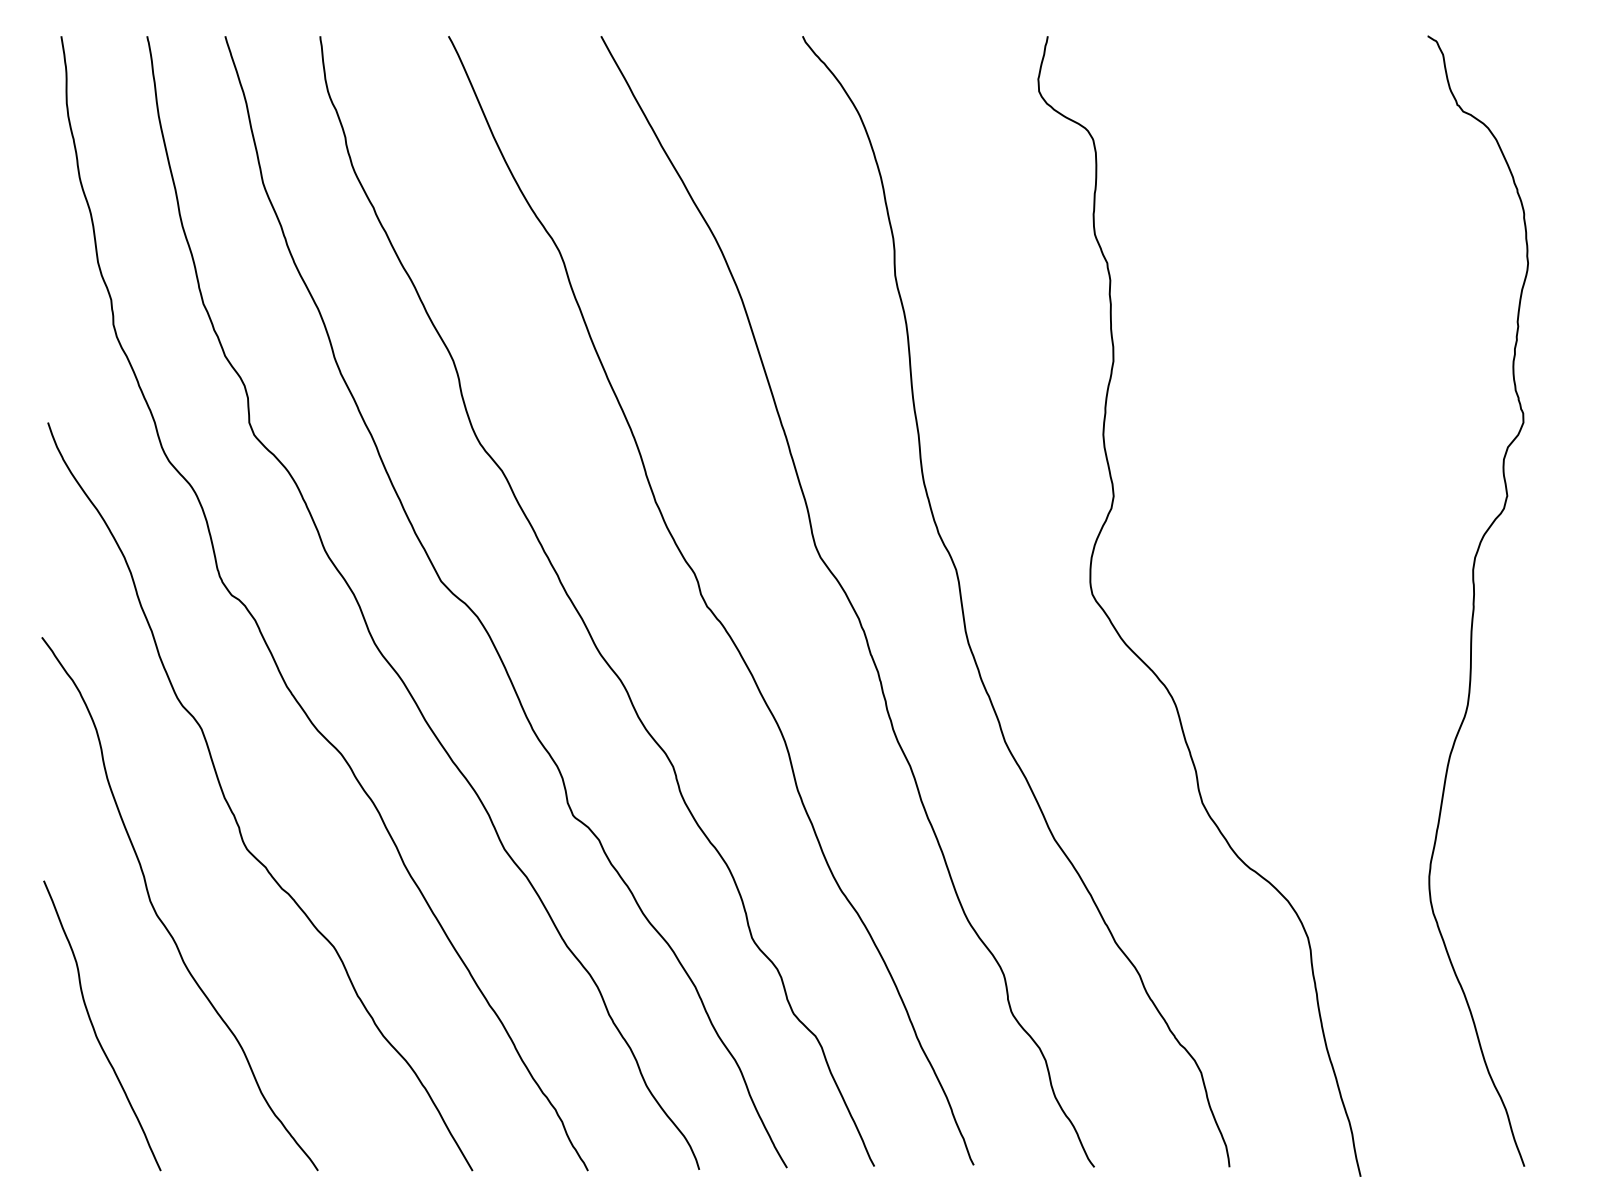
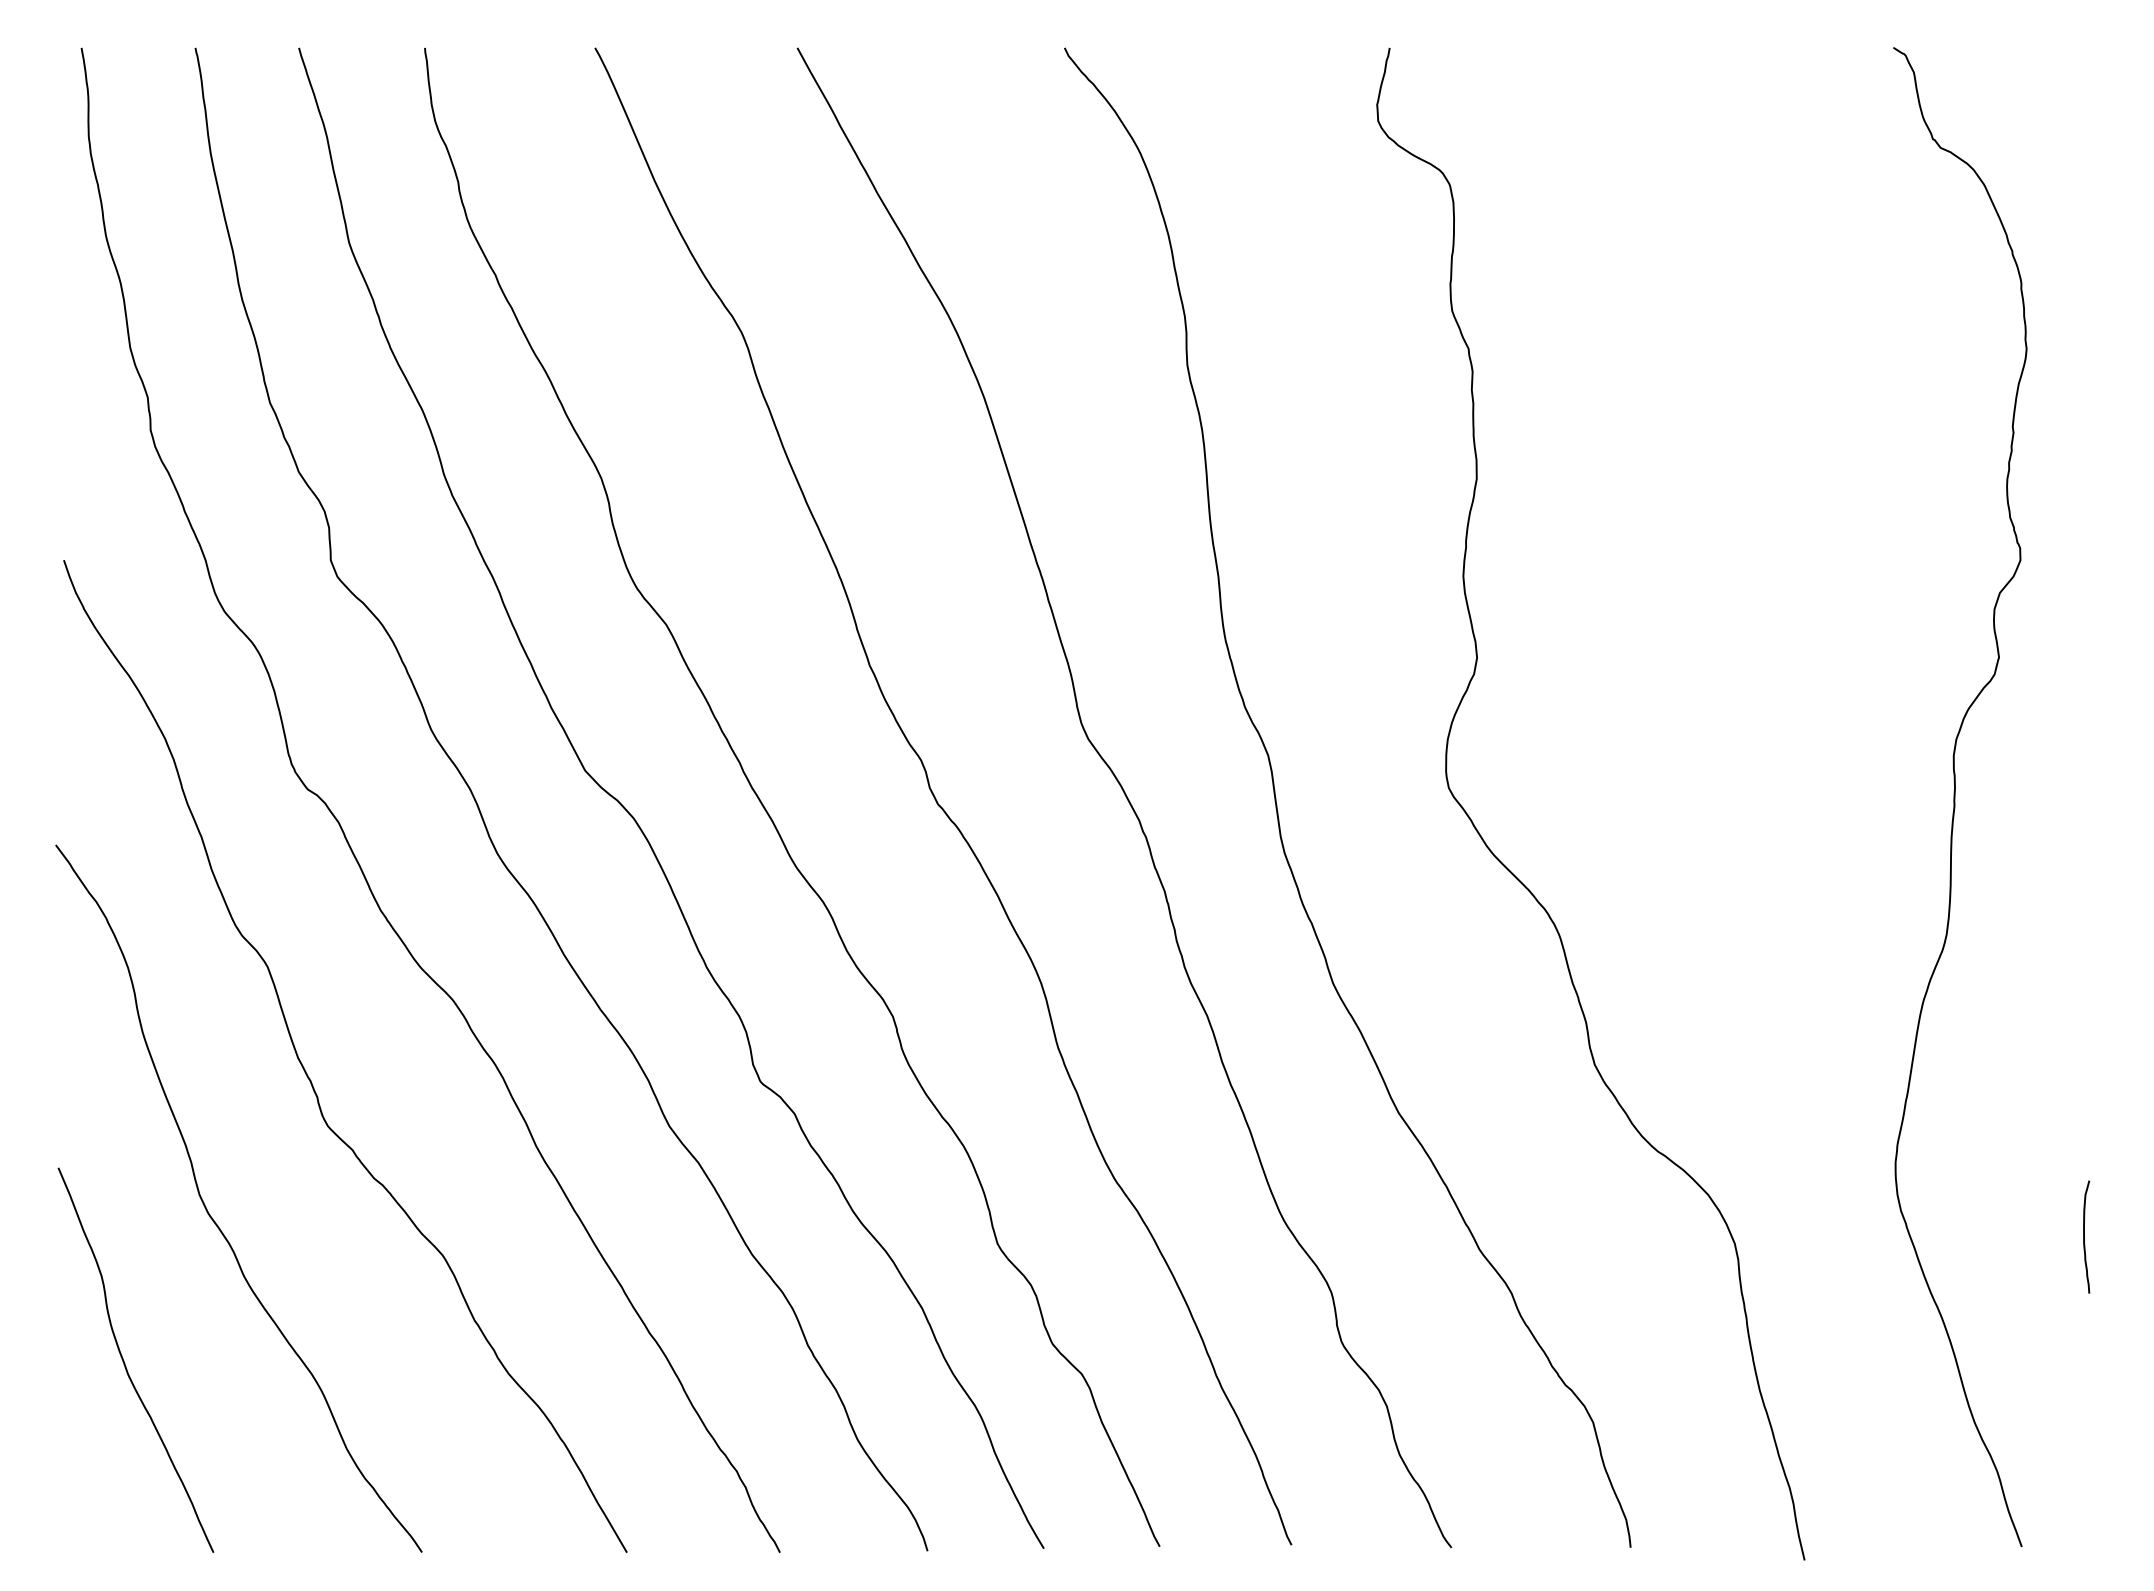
curve: (1571, 932) -> (2084, 1236), added

